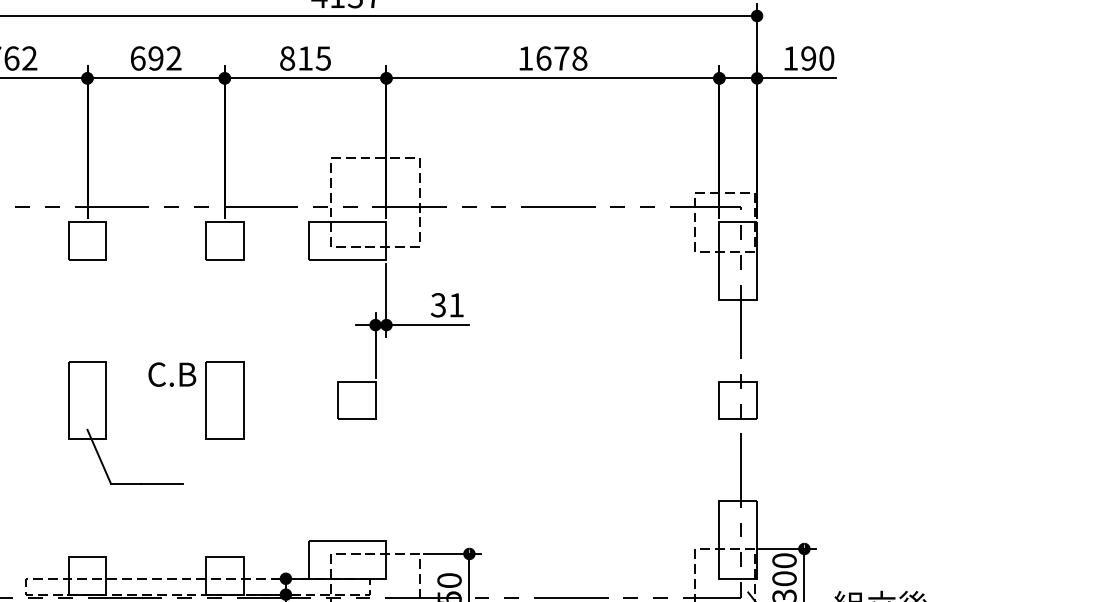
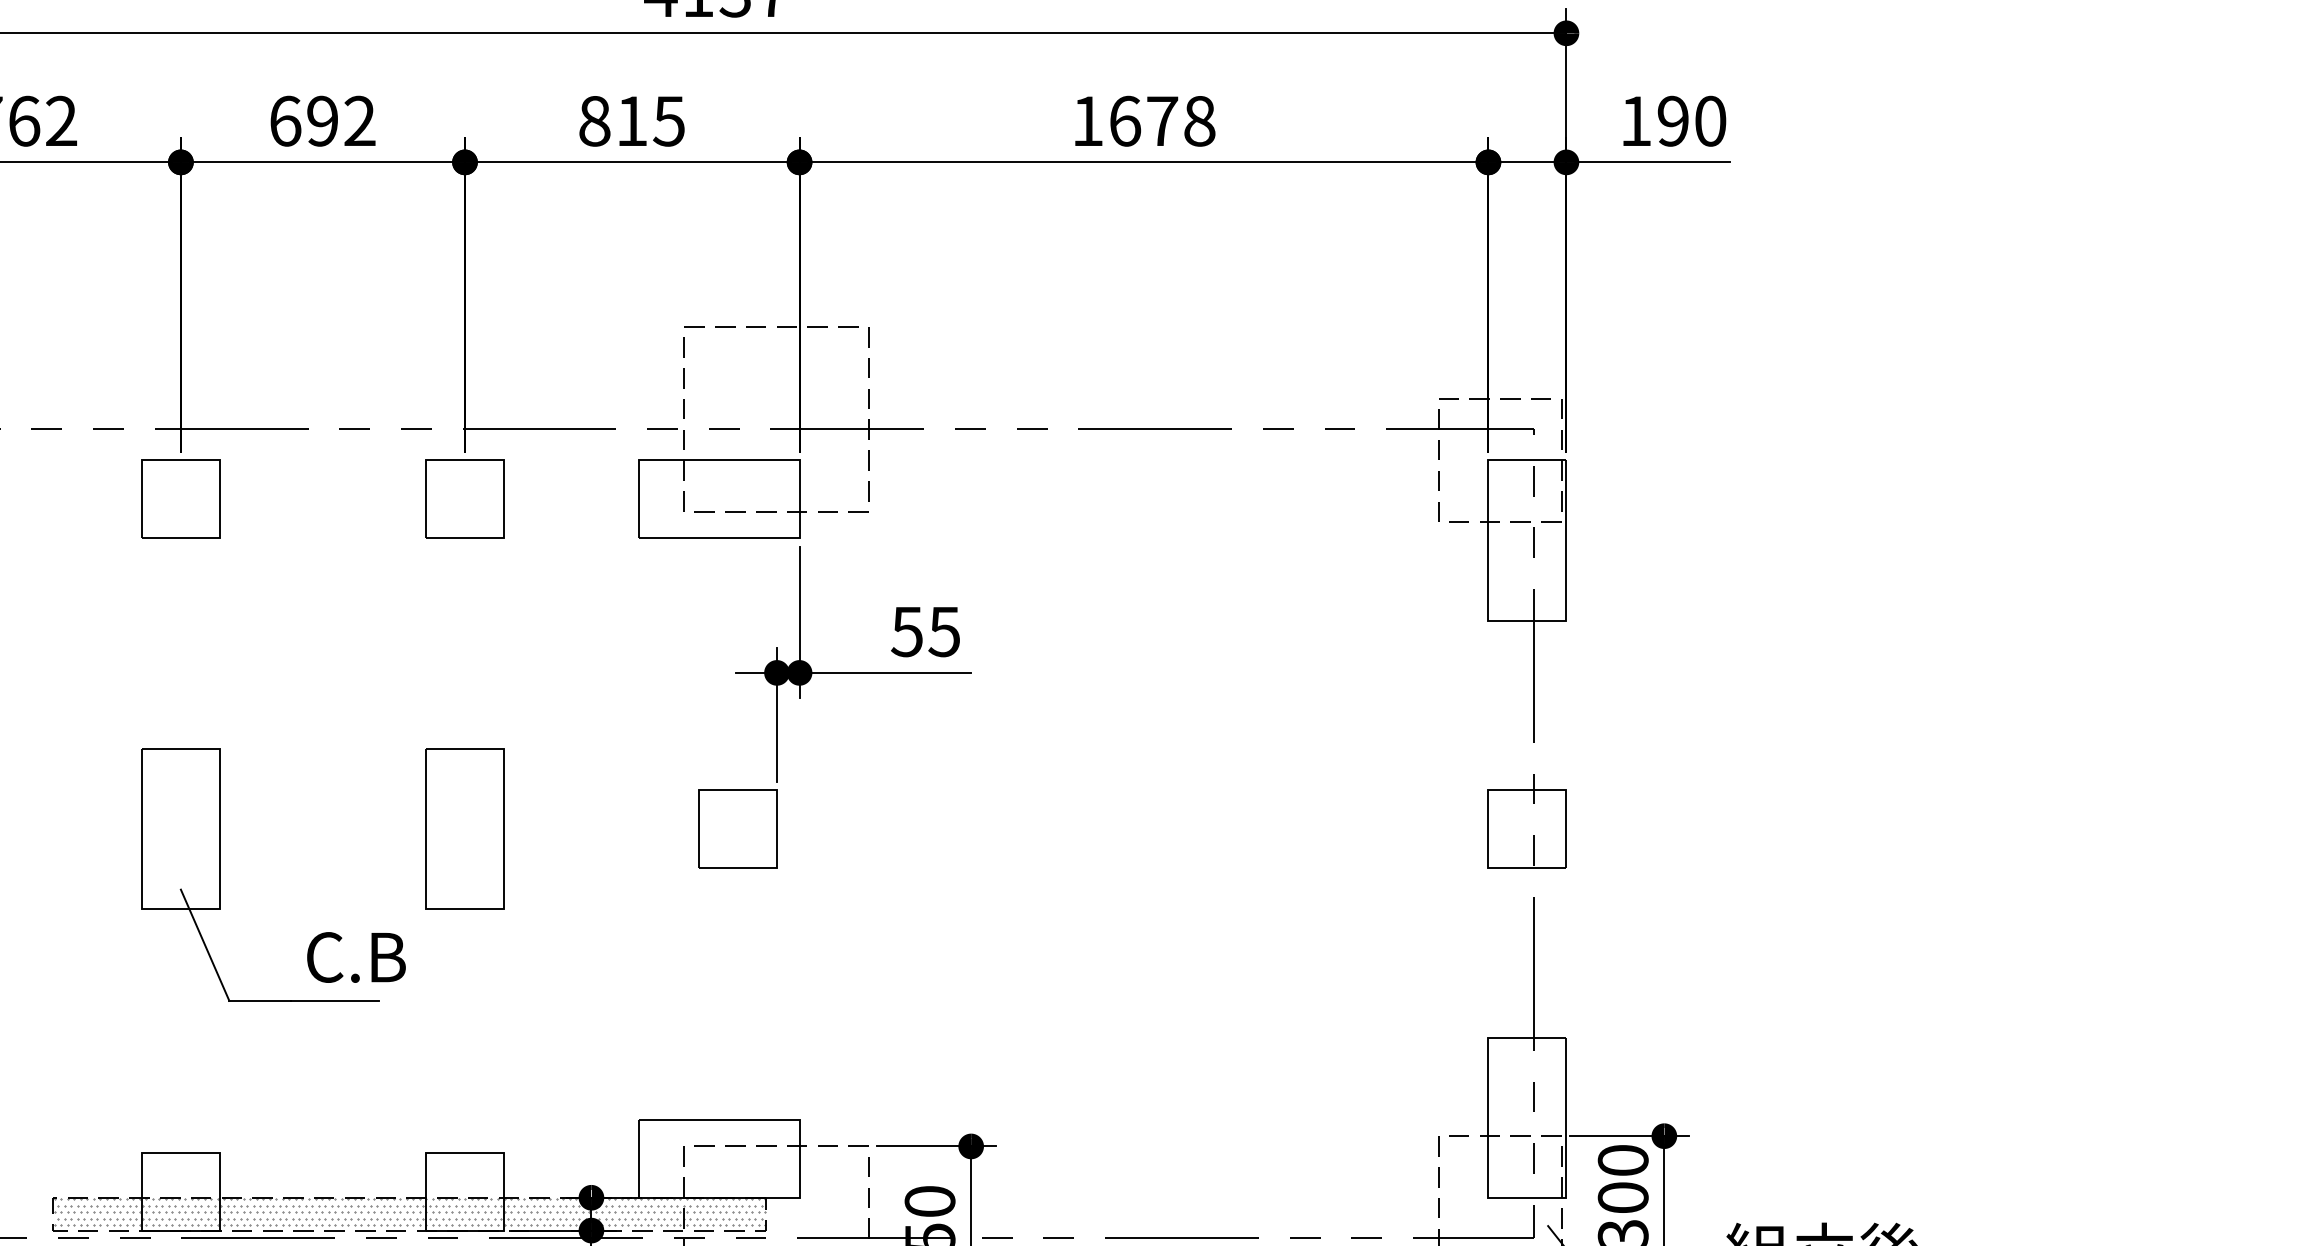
text: (447, 305) -> (925, 632), 31 -> 55
text: (172, 374) -> (356, 957), moved
hatch: (197, 585) -> (408, 1211), added

